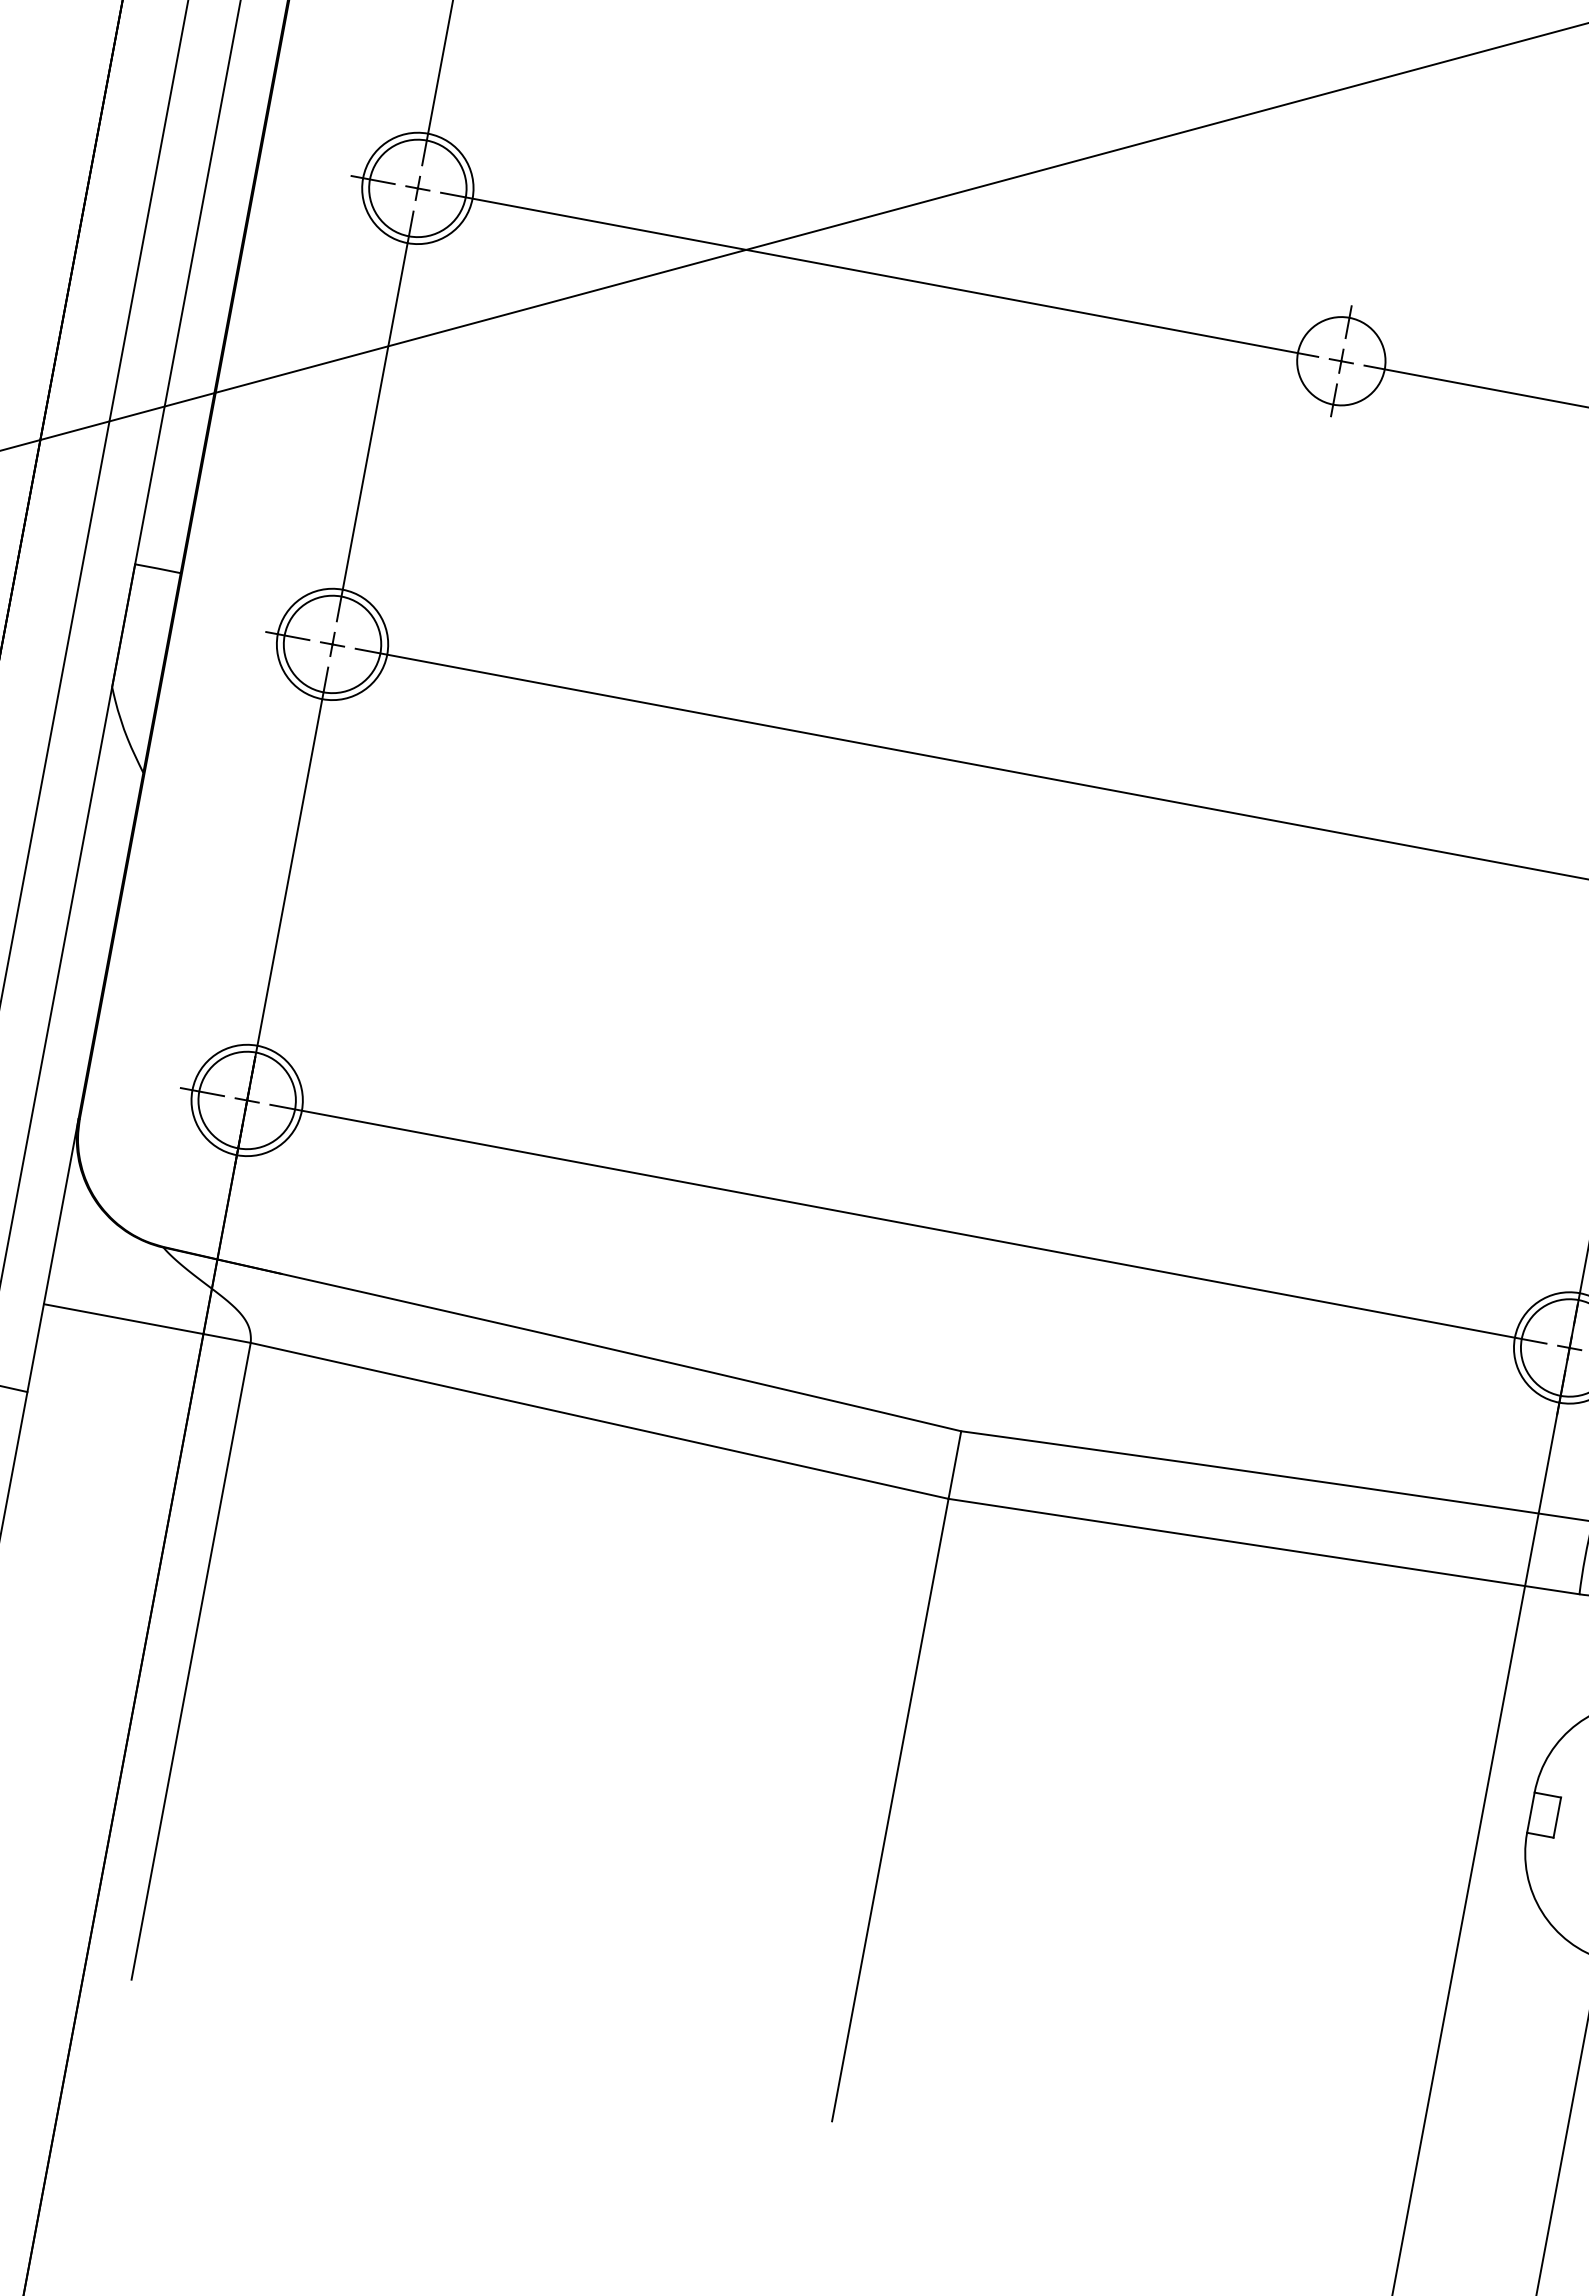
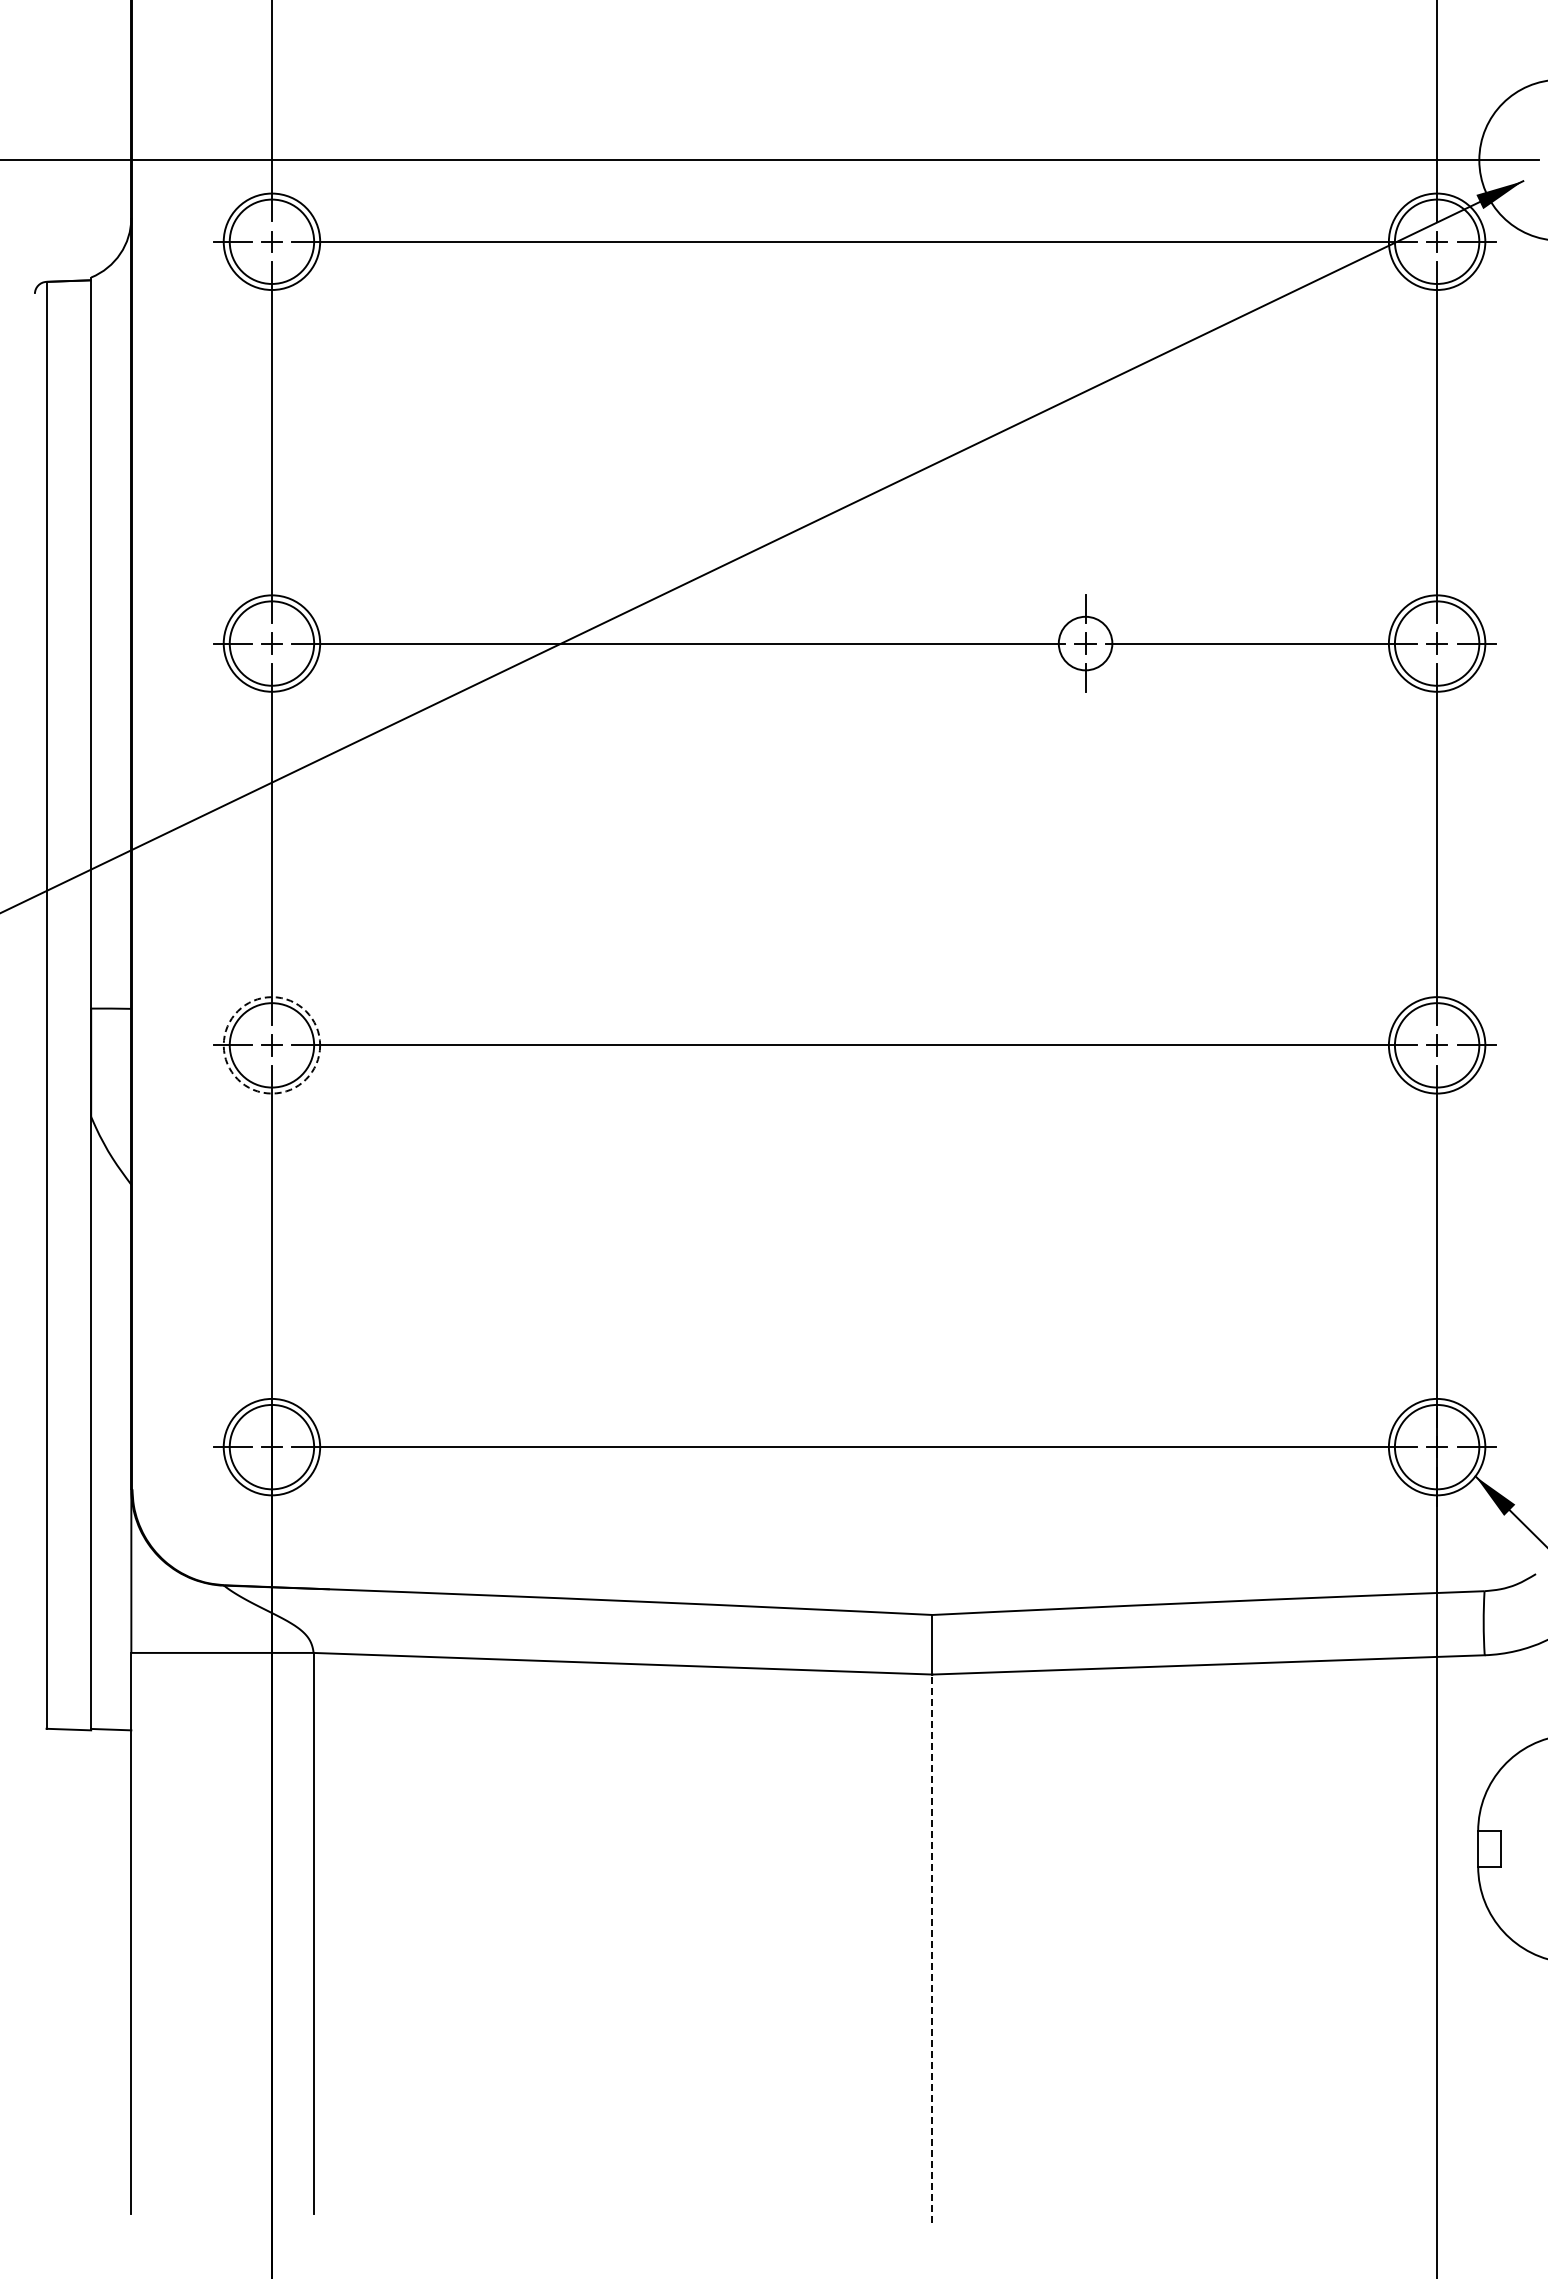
circle: (1341, 361) -> (1085, 643), size x0.7
circle: (331, 644) -> (271, 1045), solid -> dashed
line: (890, 1809) -> (932, 1948), solid -> dashed

